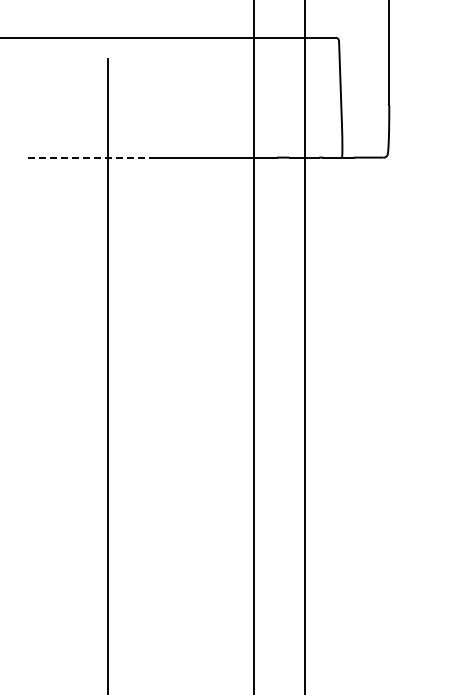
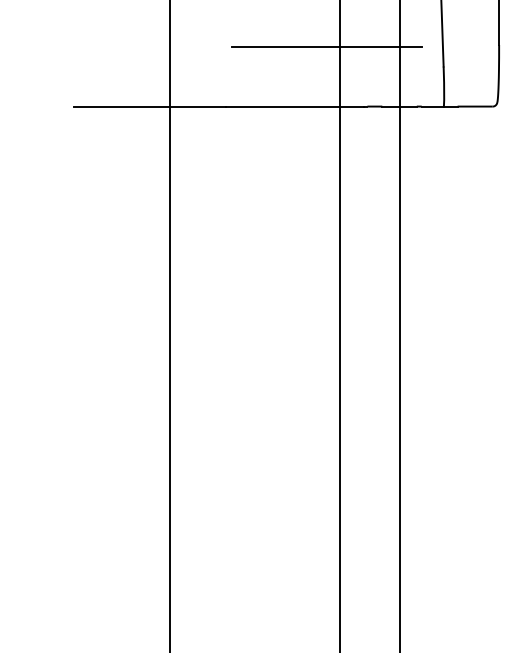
line: (242, 106) -> (327, 46), added
line: (91, 157) -> (150, 106), dashed -> solid

